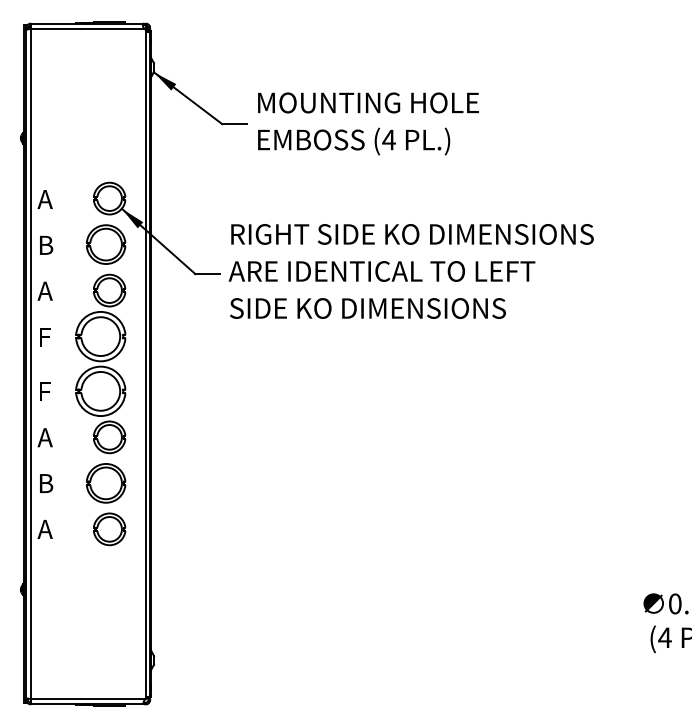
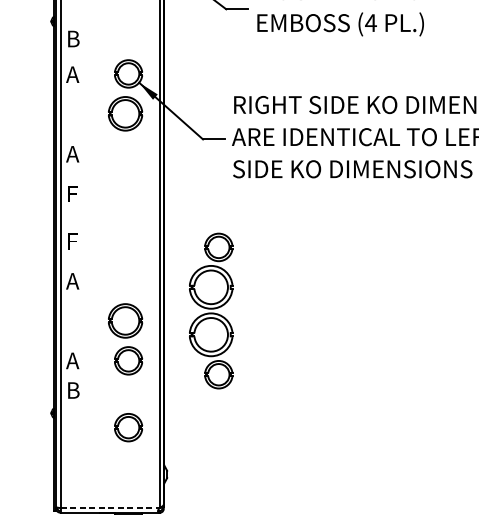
text: (46, 244) -> (73, 38), moved
part: (100, 363) -> (210, 310), moved
text: (46, 483) -> (73, 390), moved
part: (109, 606) -> (128, 427), added
line: (88, 699) -> (110, 508), solid -> dashed

